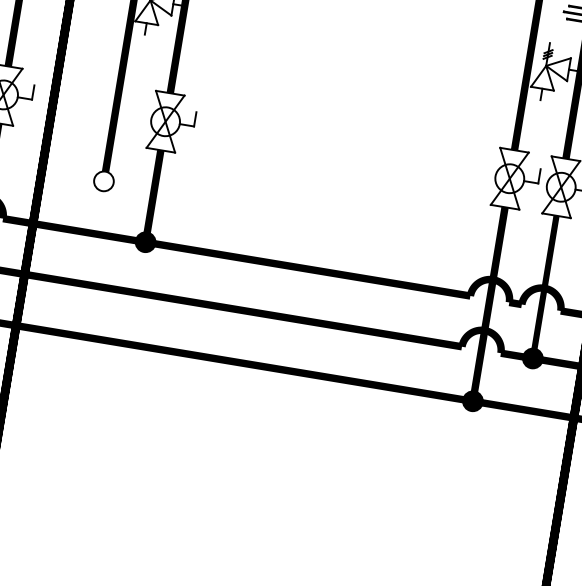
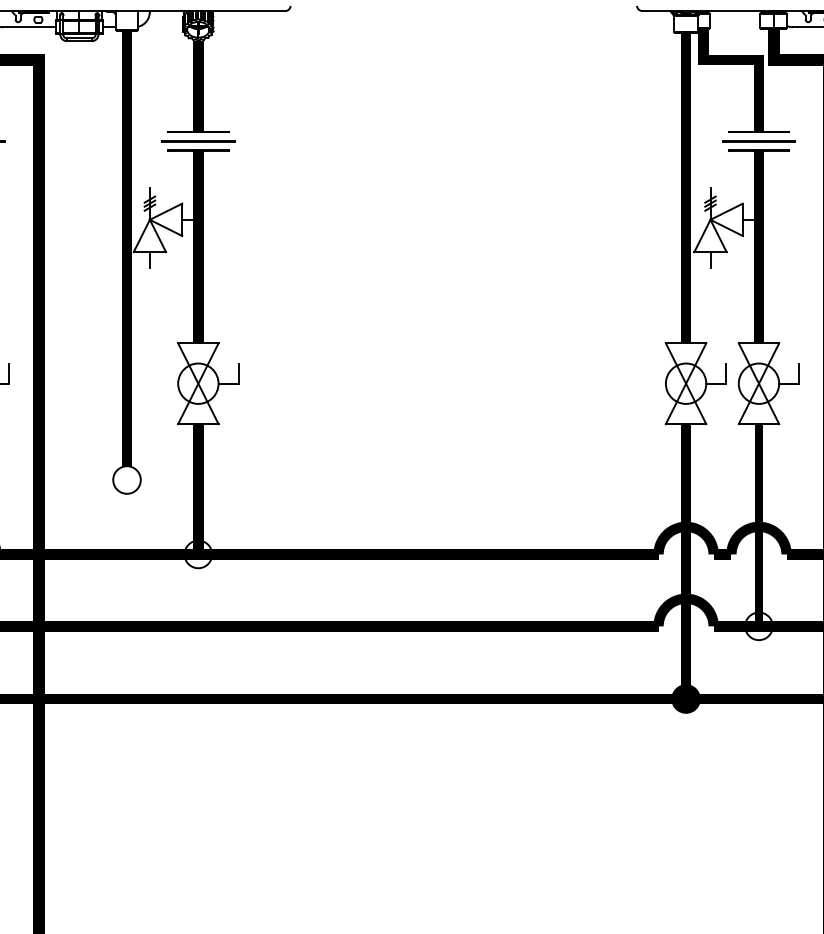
fill: (145, 242) -> (198, 554), removed
fill: (532, 358) -> (758, 626), removed

